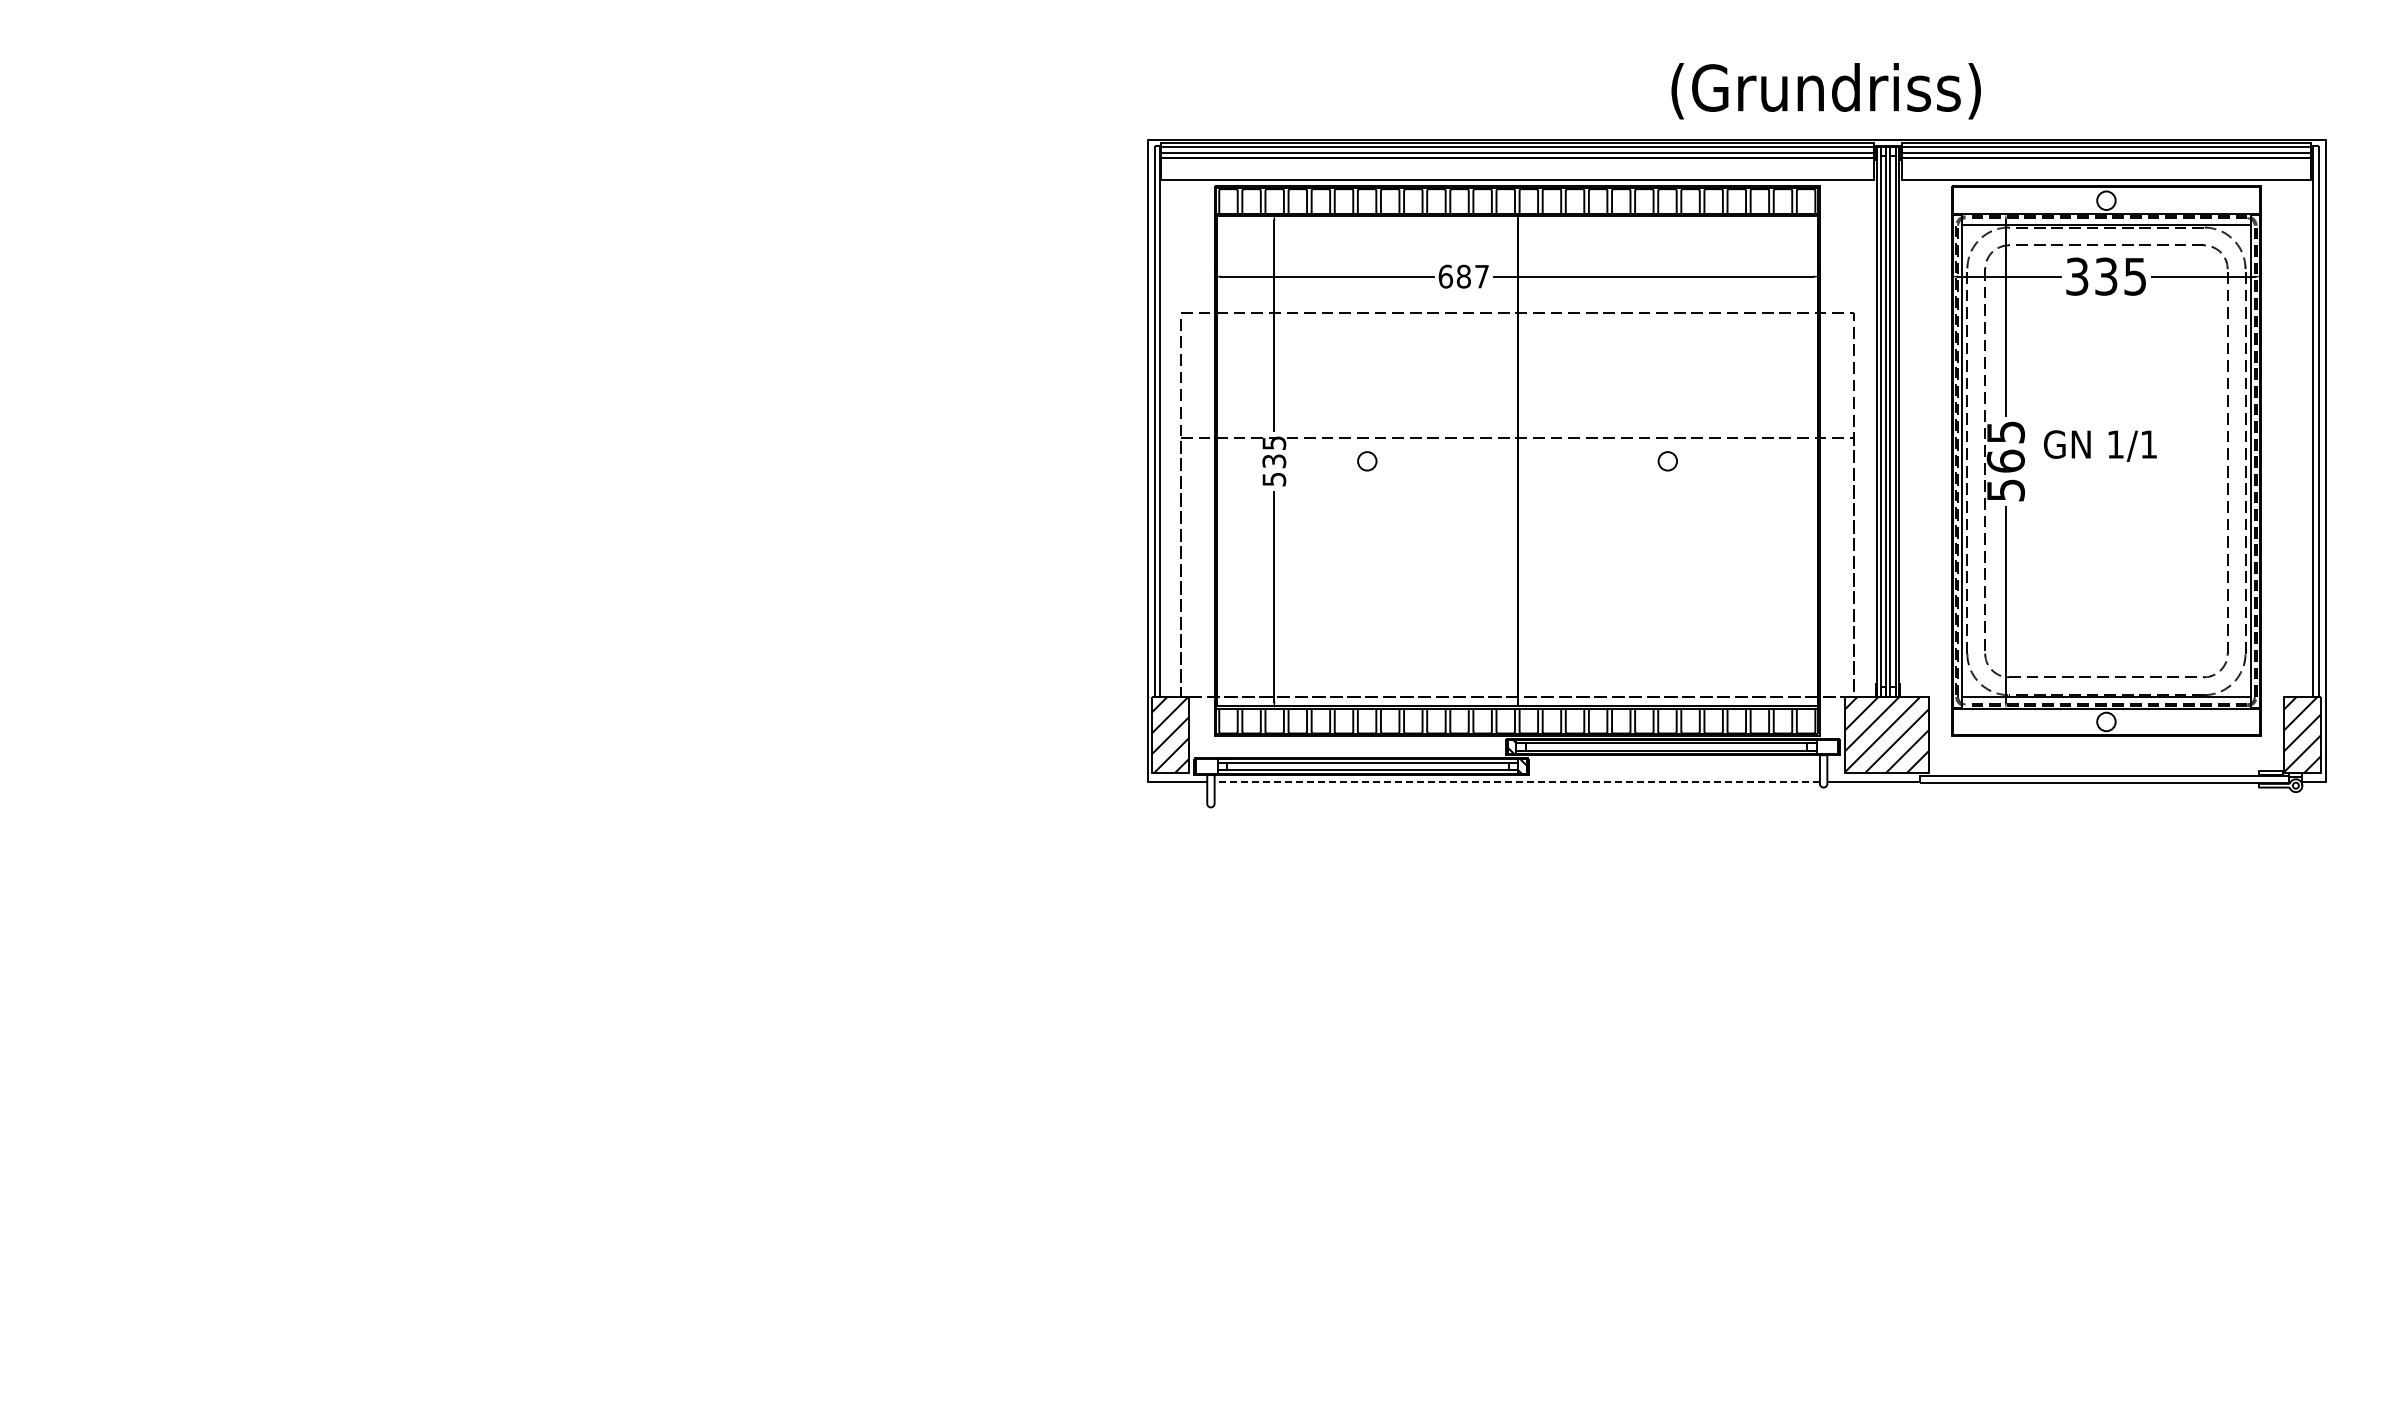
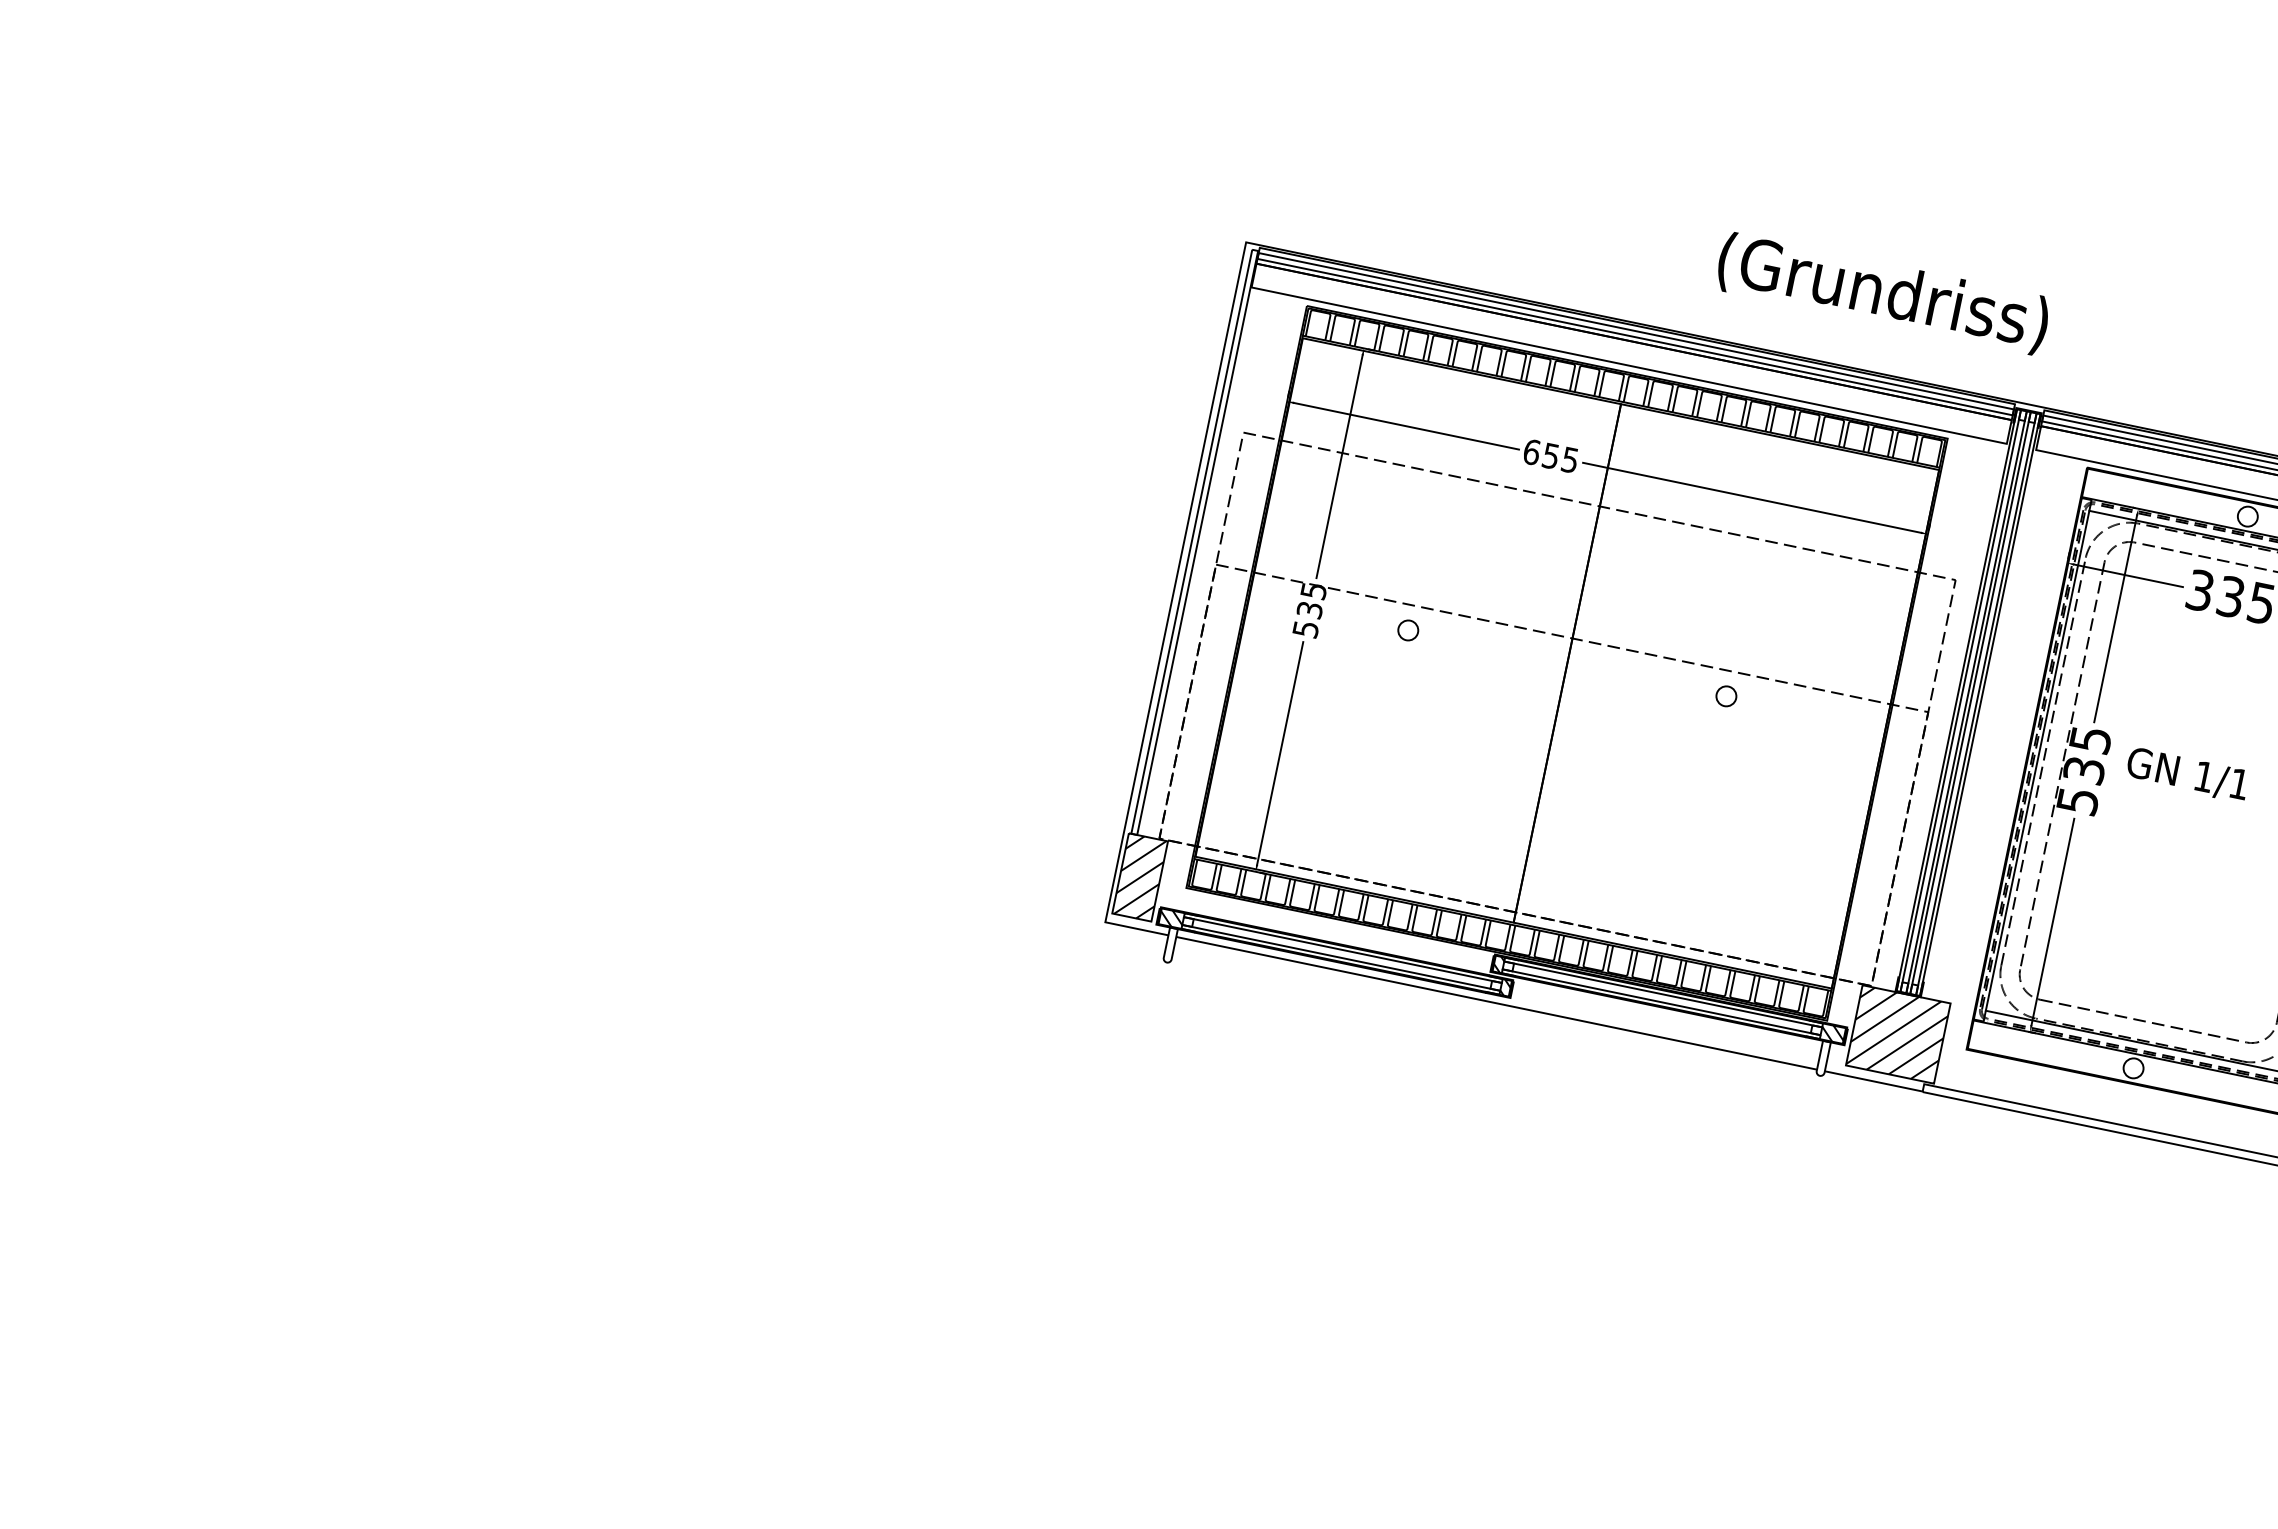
text: (1825, 91) -> (1882, 293), moved
text: (1472, 276) -> (1560, 457), 687 -> 655
text: (2005, 460) -> (2084, 769), 565 -> 535
hatch: (1827, 746) -> (1832, 1033), added
hatch: (1206, 766) -> (1171, 918), added
line: (1517, 782) -> (1496, 1003), dashed -> solid

